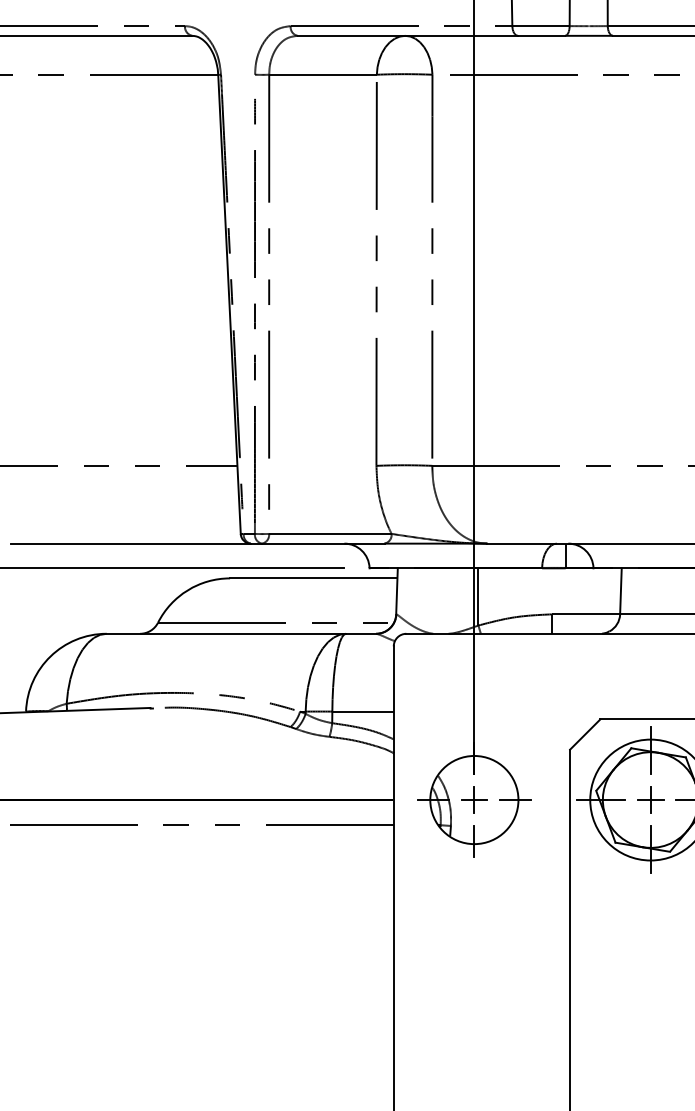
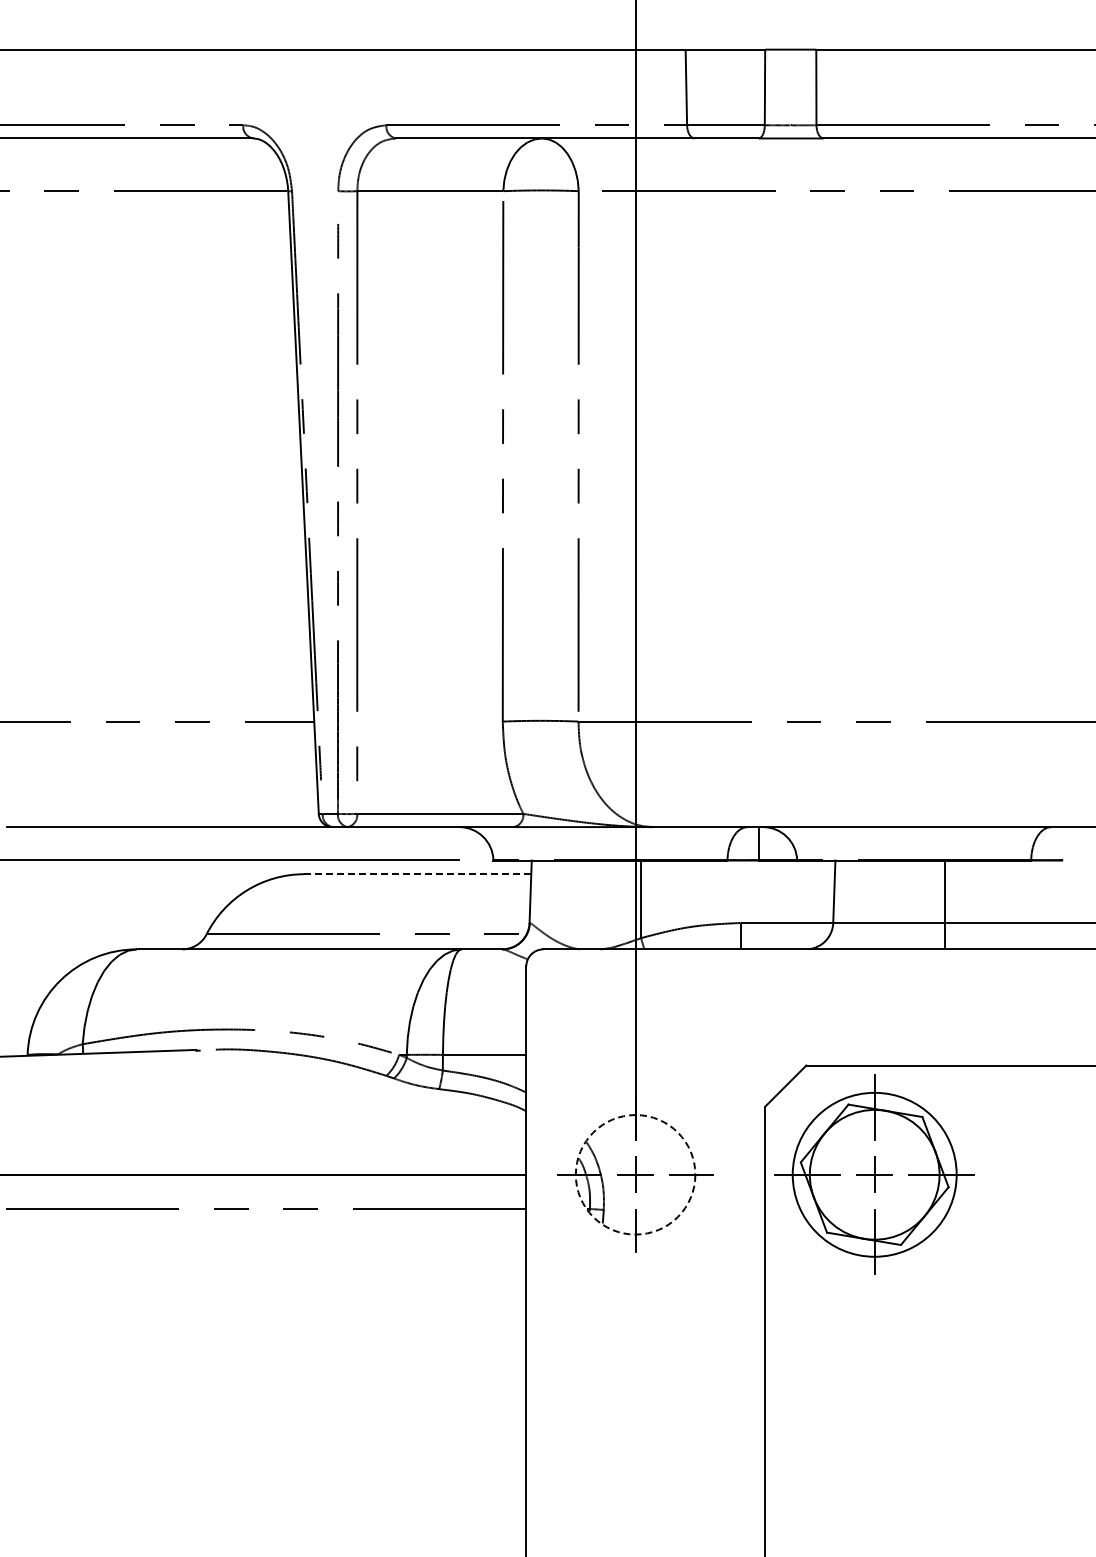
line: (313, 578) -> (417, 874), solid -> dashed
circle: (474, 799) -> (635, 1174), solid -> dashed

